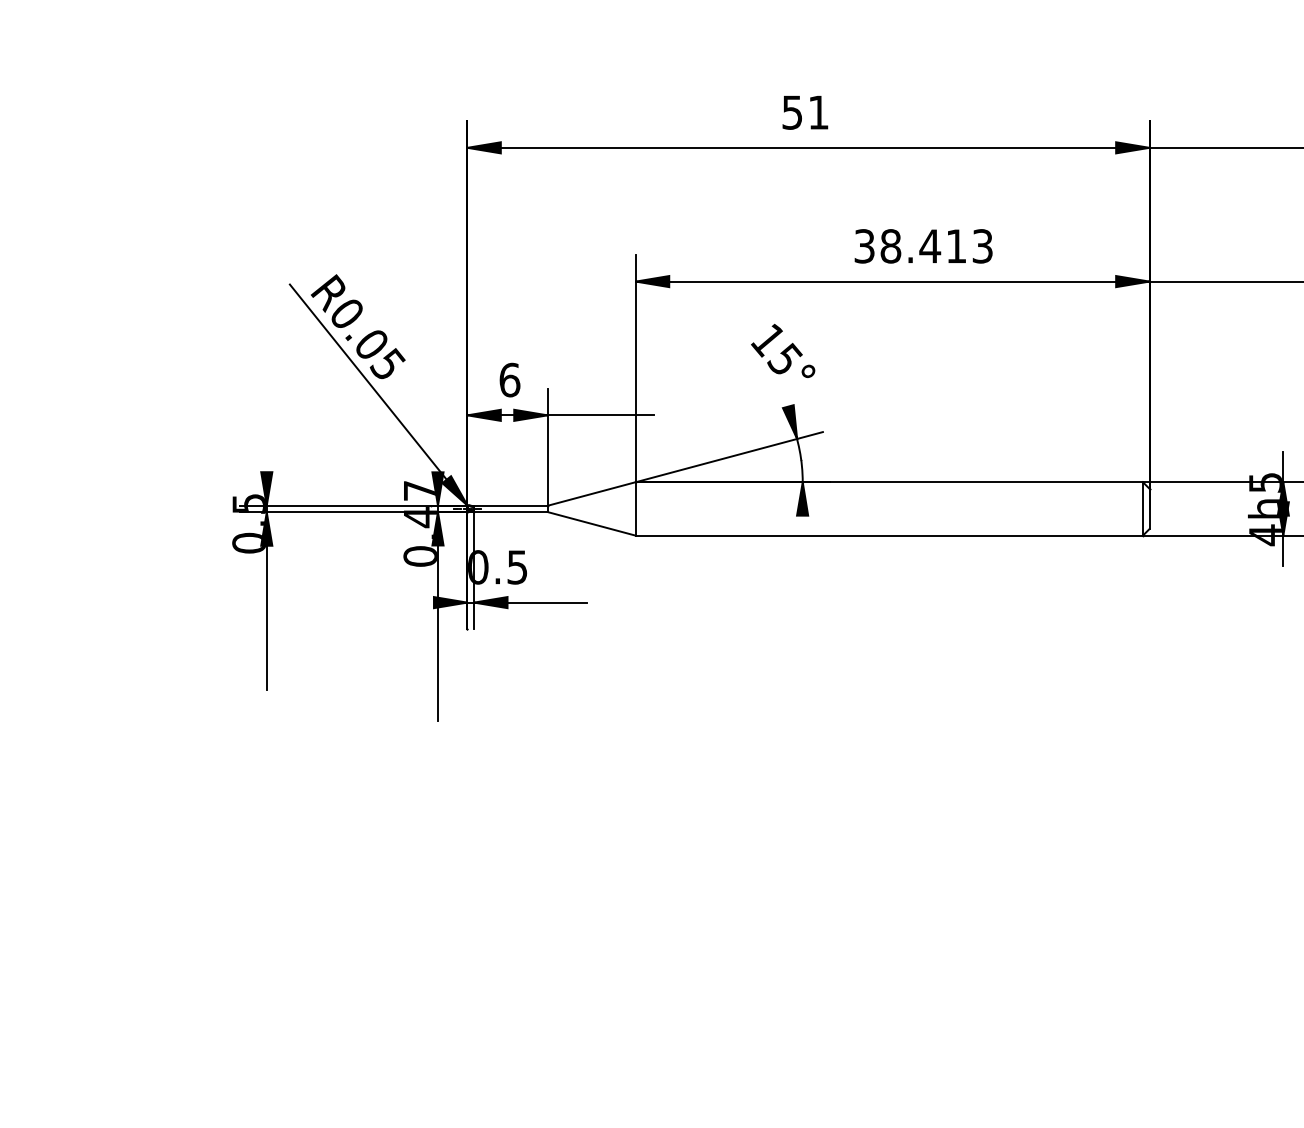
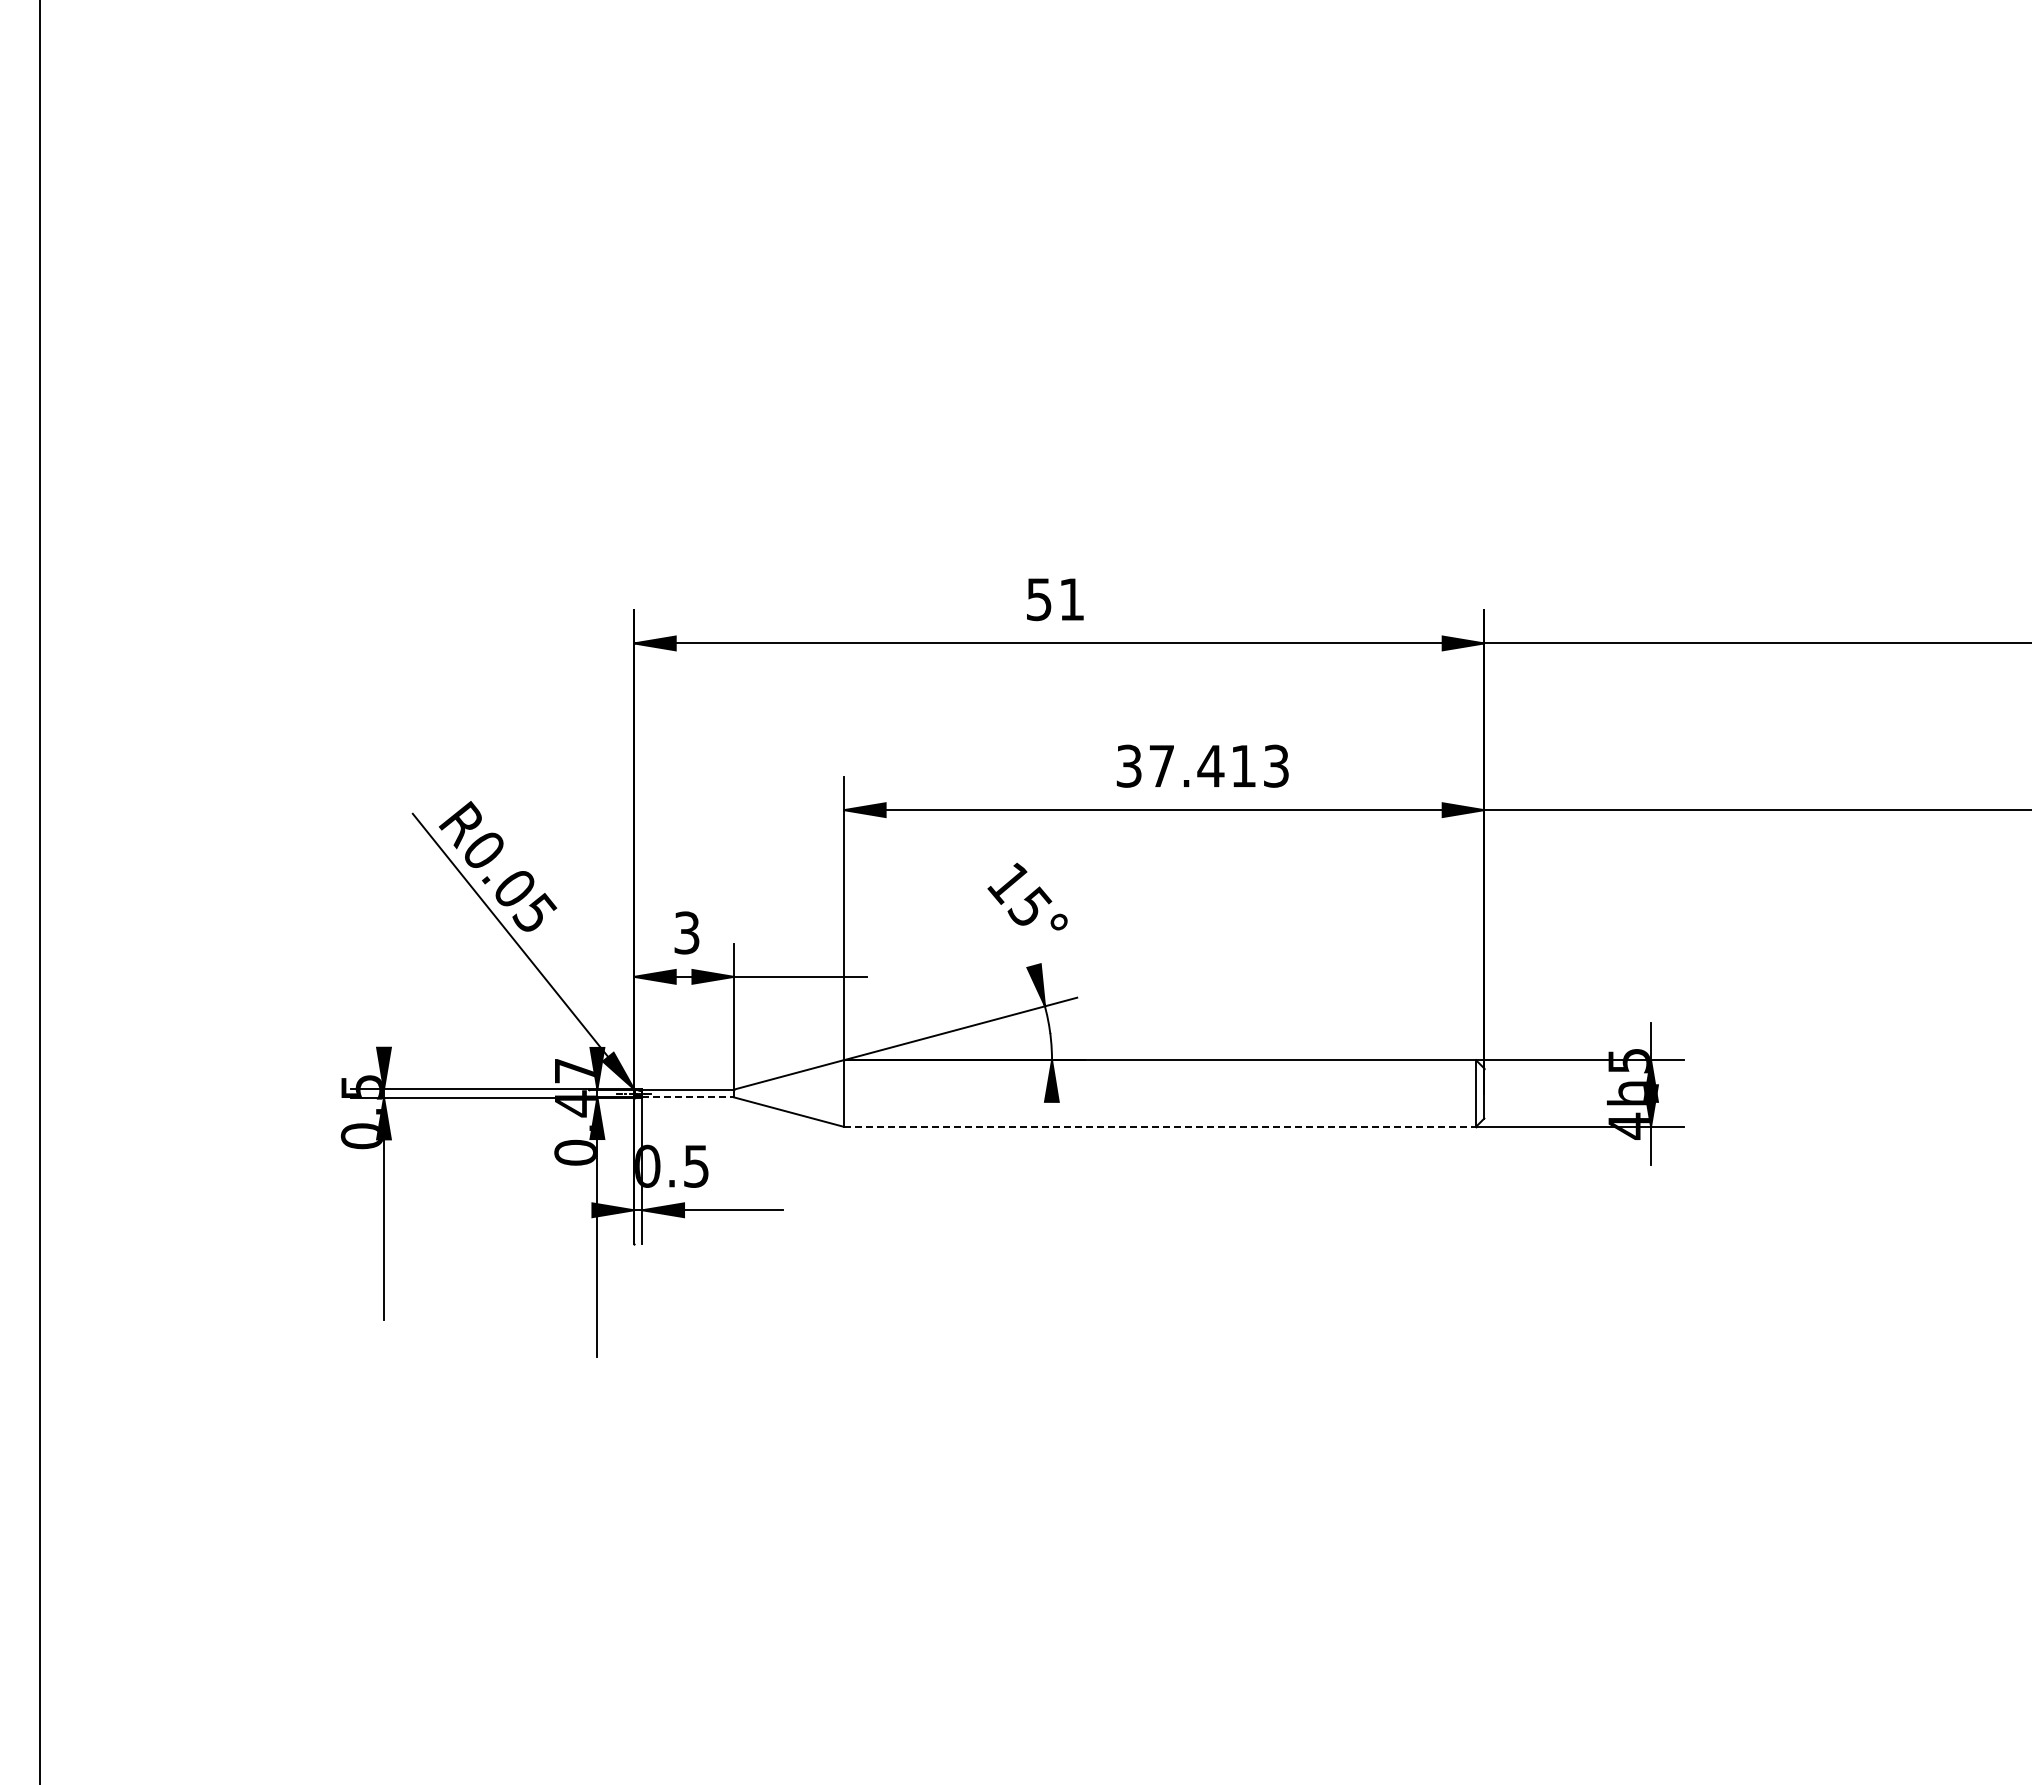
text: (890, 245) -> (1161, 765), 38.413 -> 37.413
text: (510, 379) -> (687, 932), 6 -> 3
line: (511, 512) -> (688, 1097), solid -> dashed
line: (889, 535) -> (1160, 1126), solid -> dashed

